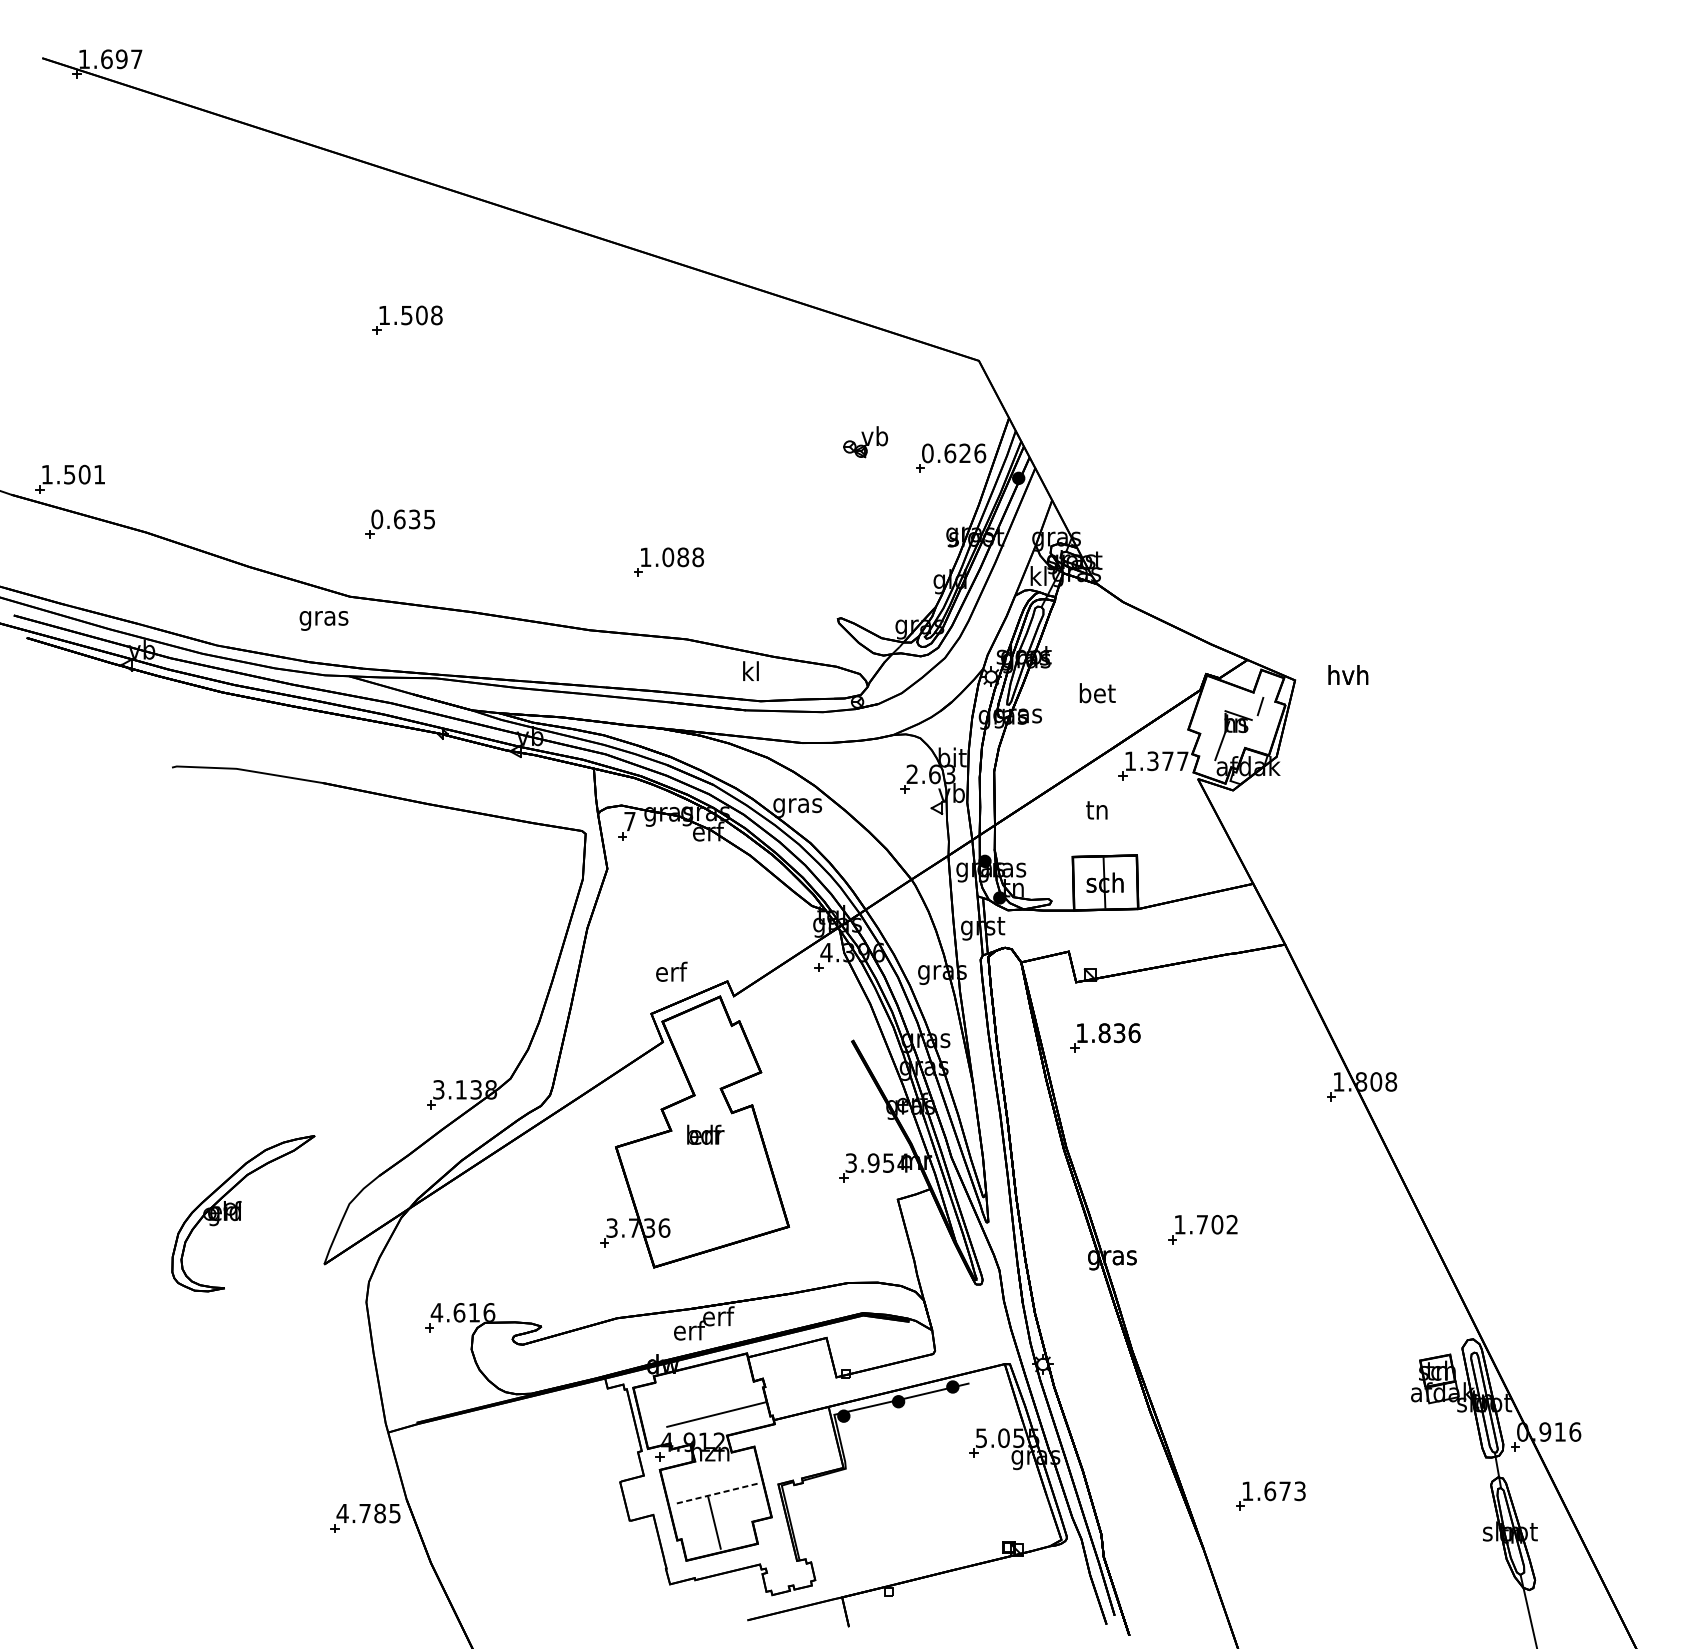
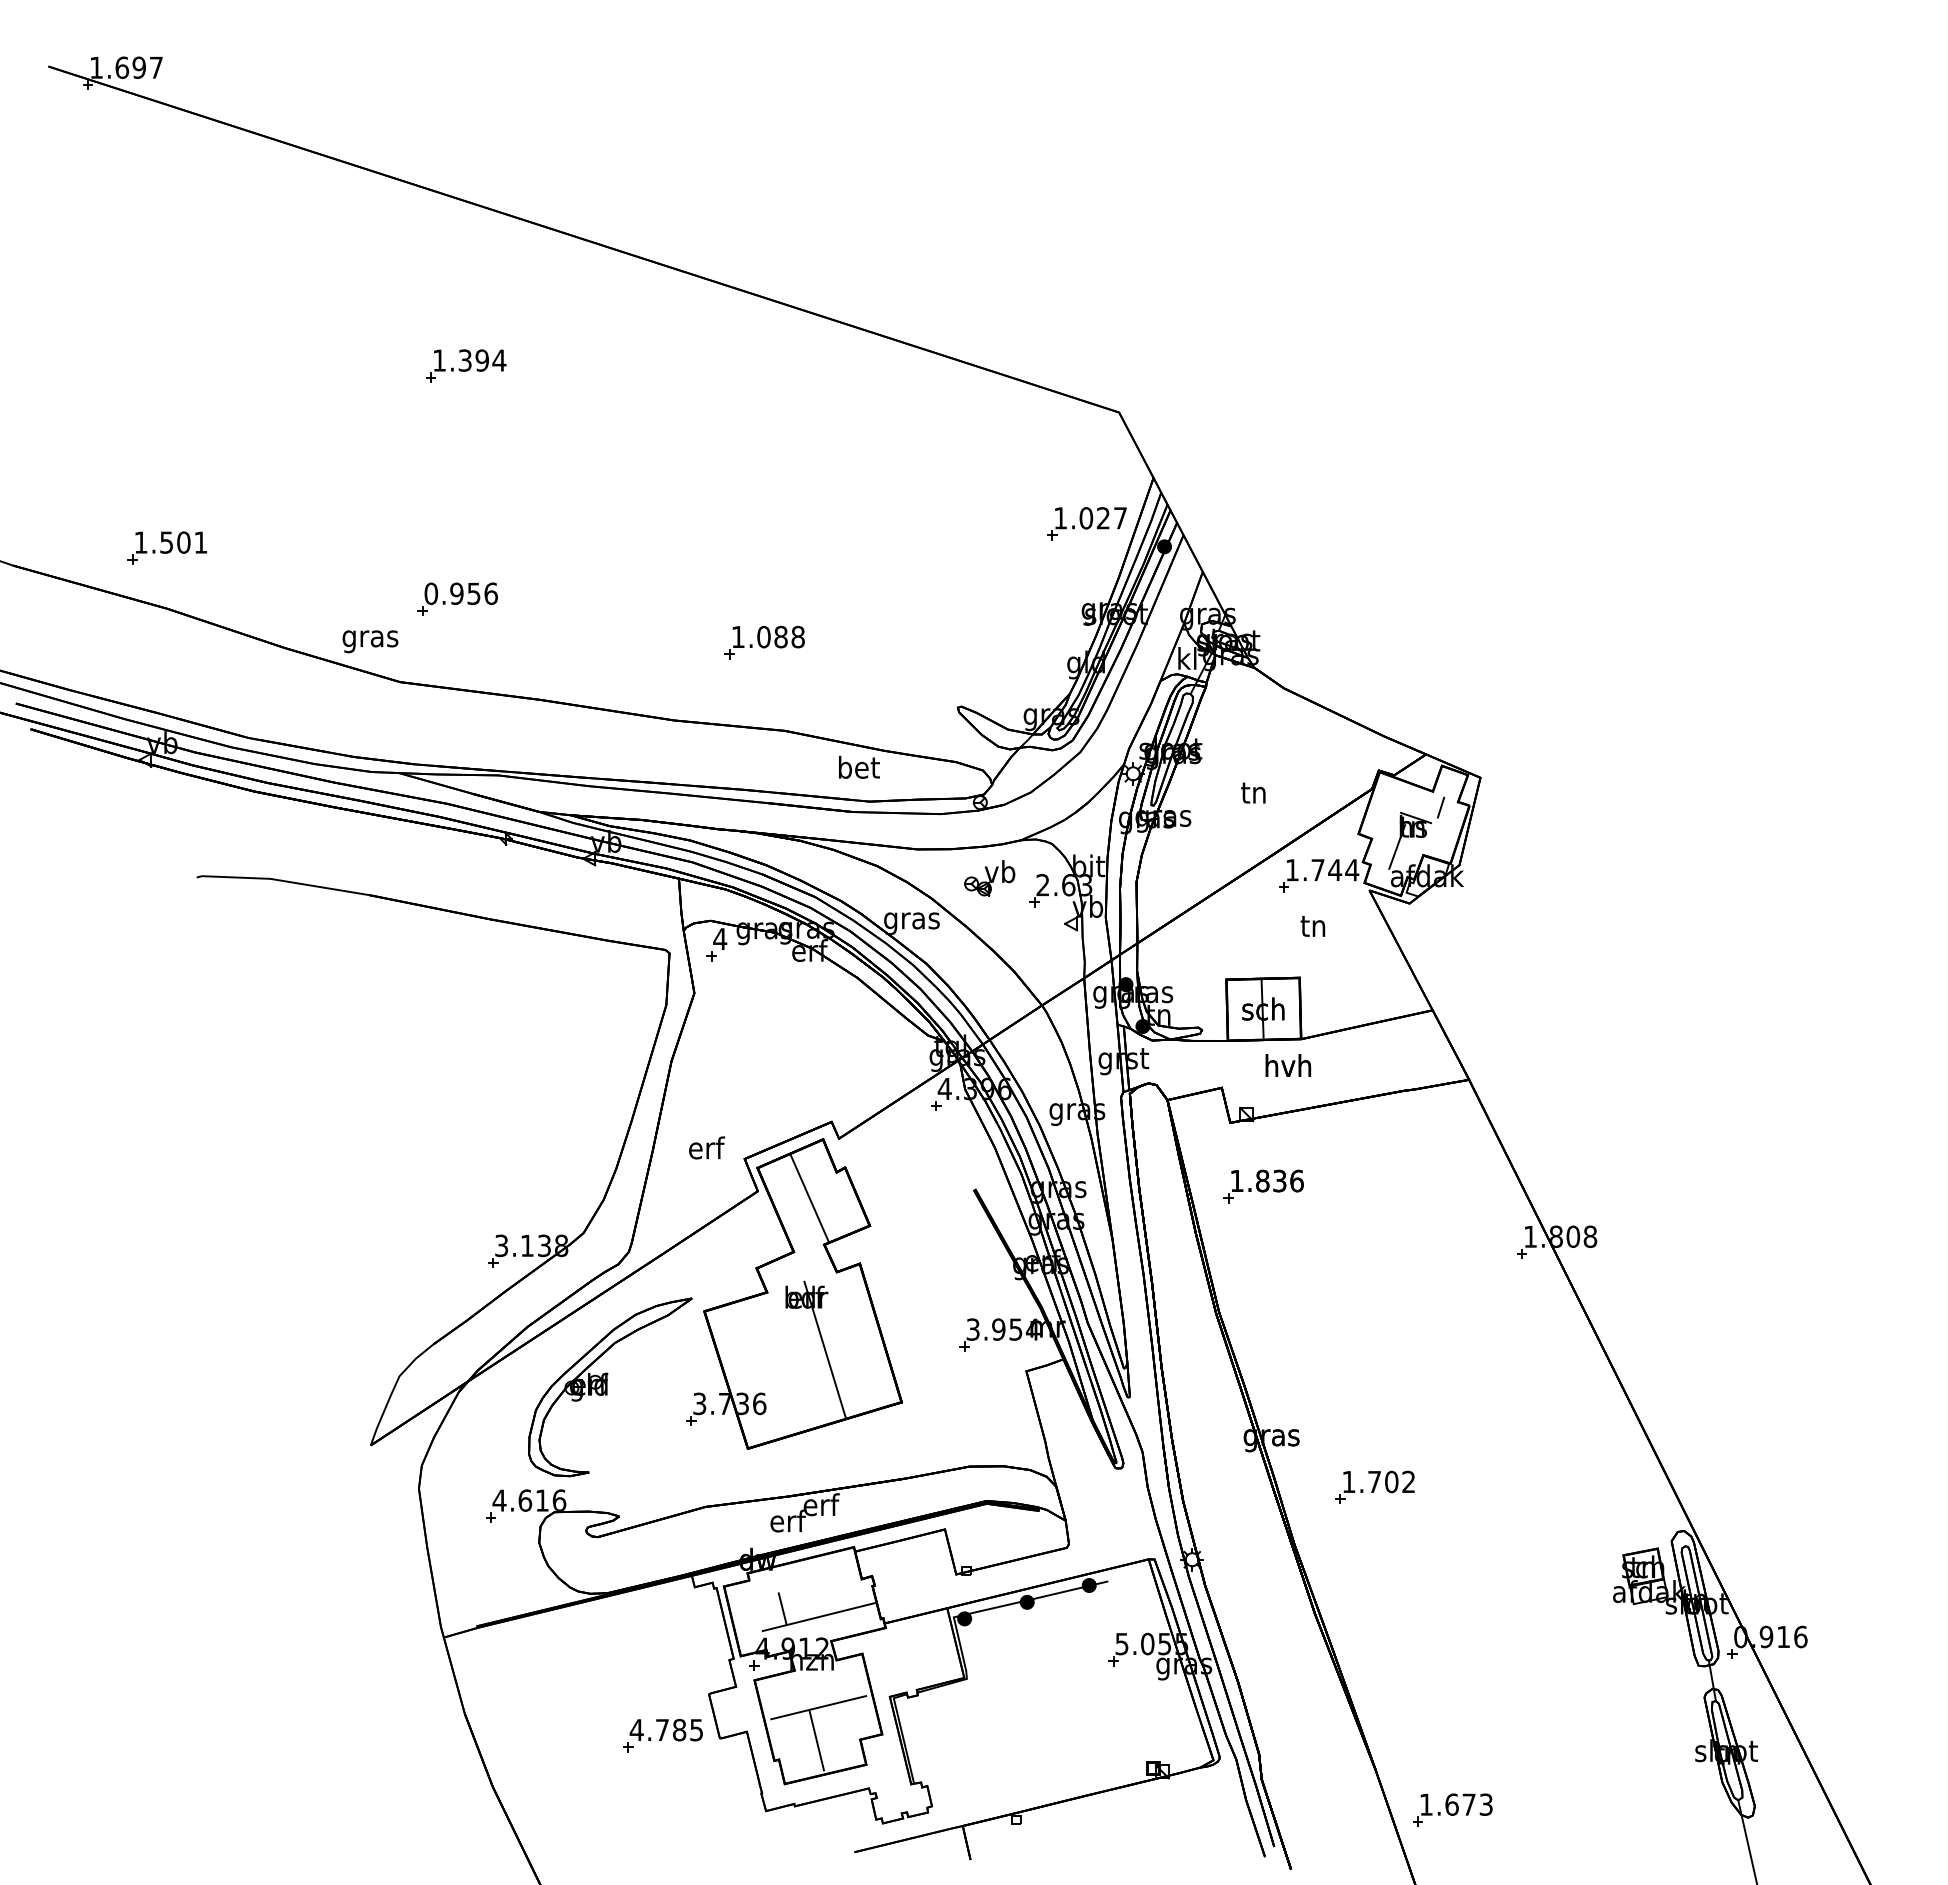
text: (422, 315) -> (482, 360), 1.508 -> 1.394
part: (865, 442) -> (989, 878), moved
text: (953, 453) -> (1090, 518), 0.626 -> 1.027
part: (69, 478) -> (166, 547), moved
text: (414, 519) -> (473, 593), 0.635 -> 0.956
text: (324, 620) -> (370, 641), moved
text: (751, 670) -> (859, 766), kl -> bet
text: (1348, 674) -> (1288, 1065), moved
text: (1097, 692) -> (1254, 791), bet -> tn
text: (1168, 761) -> (1335, 870), 1.377 -> 1.744
text: (1096, 809) -> (1312, 925), moved
text: (630, 821) -> (720, 938), 7 -> 4
text: (672, 971) -> (707, 1147), moved
line: (708, 1048) -> (809, 1198), added
line: (722, 1180) -> (825, 1349), added
part: (243, 1213) -> (610, 1387), moved
part: (1202, 1228) -> (1374, 1486), moved
line: (684, 1407) -> (782, 1608), added
line: (715, 1493) -> (818, 1707), dashed -> solid
part: (1270, 1495) -> (1452, 1809), moved
part: (365, 1518) -> (662, 1735), moved

